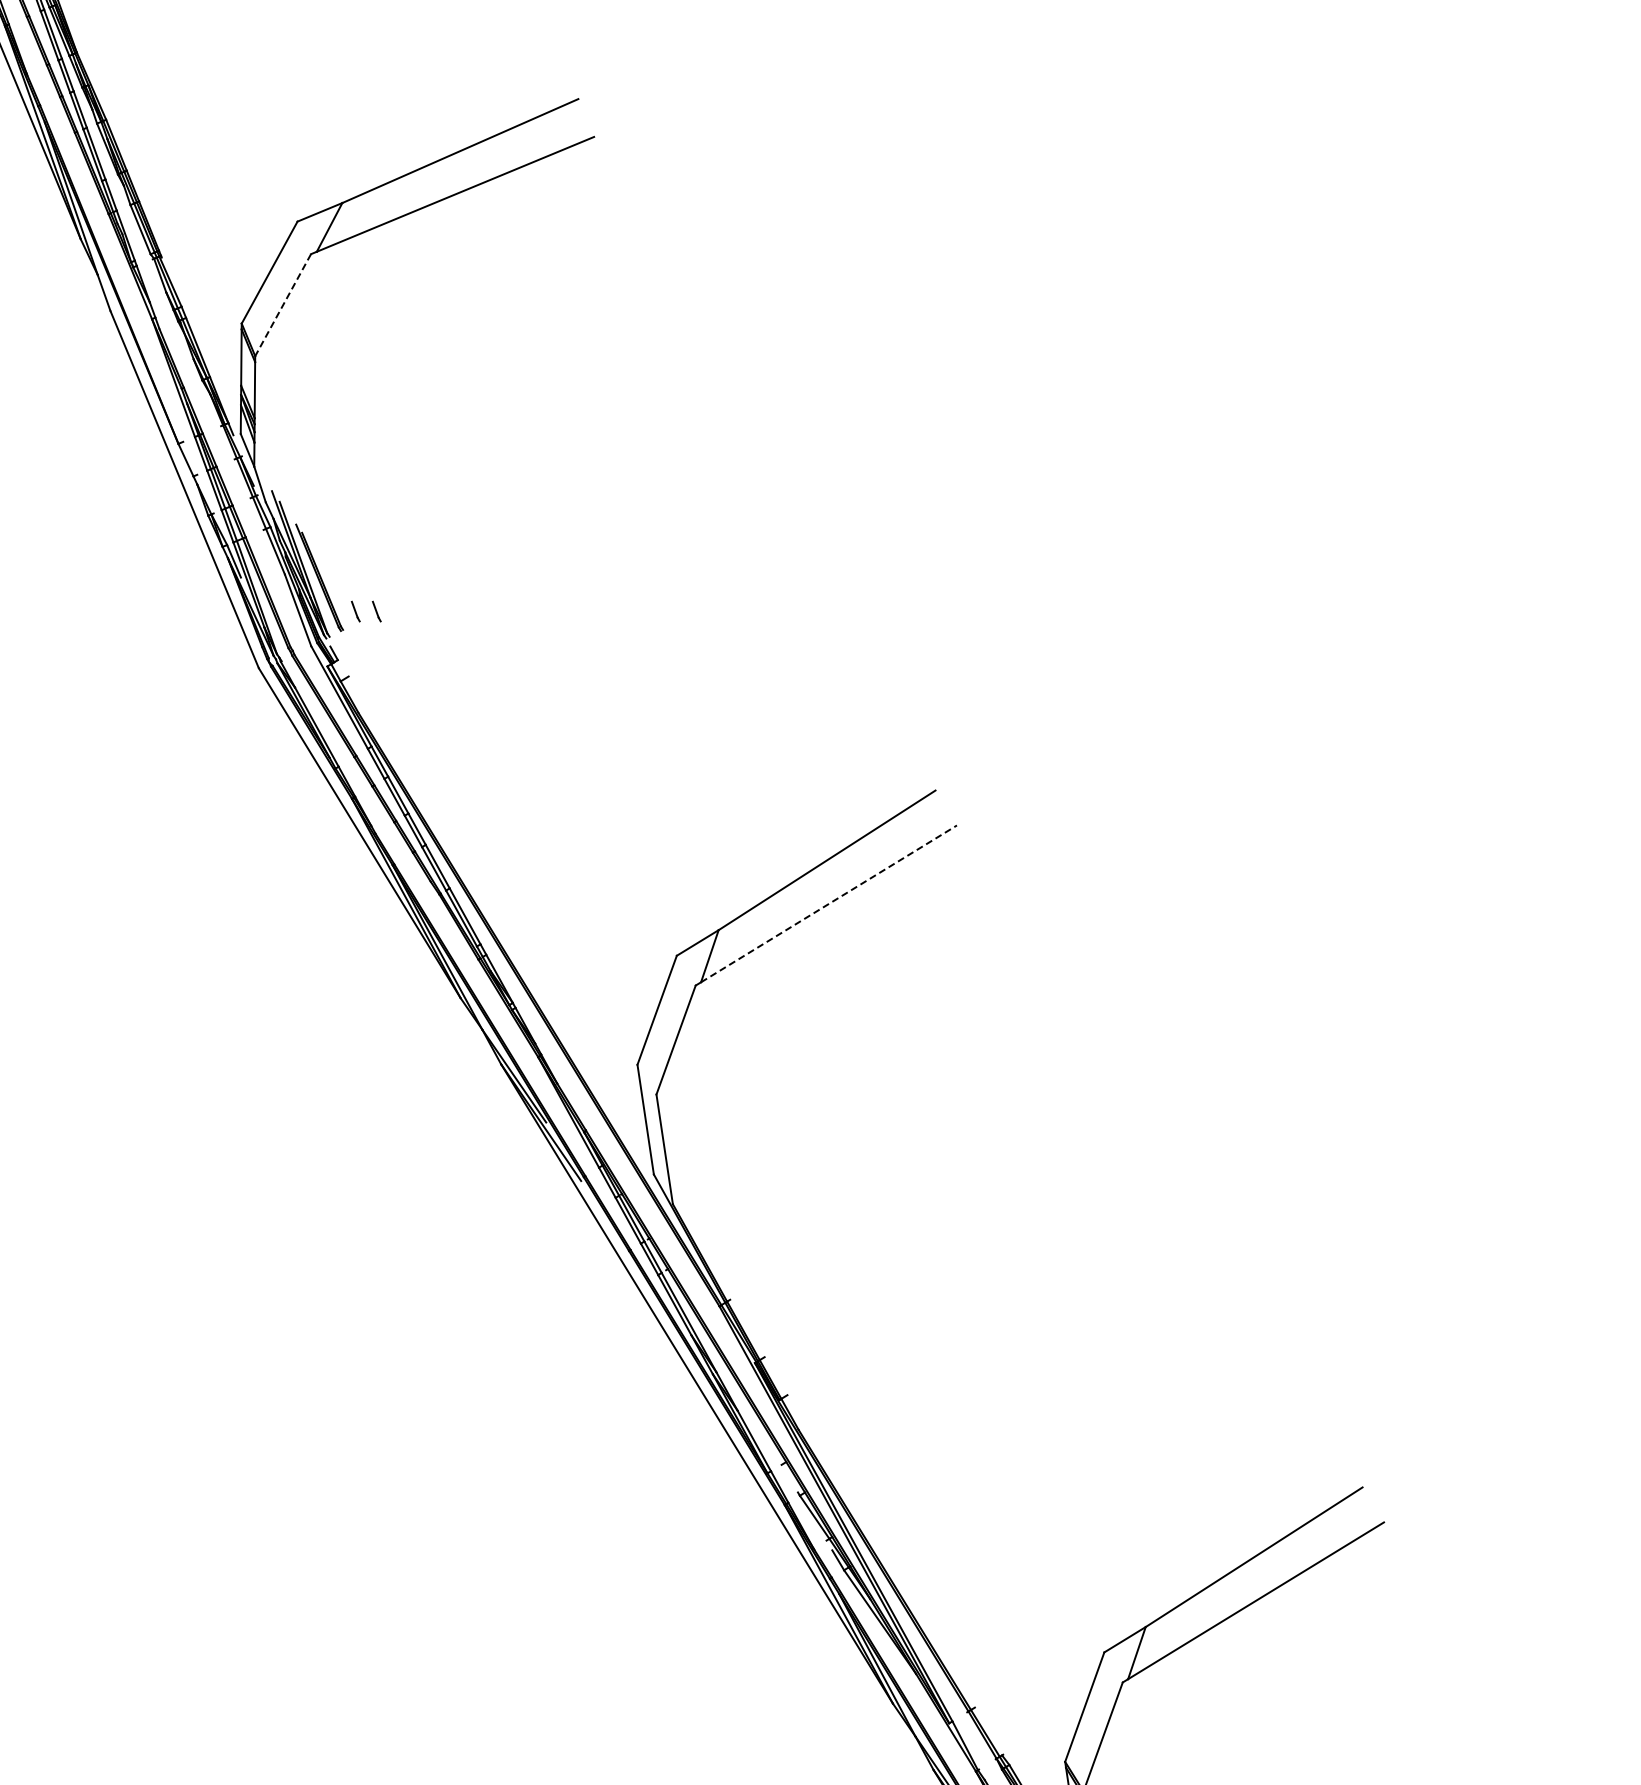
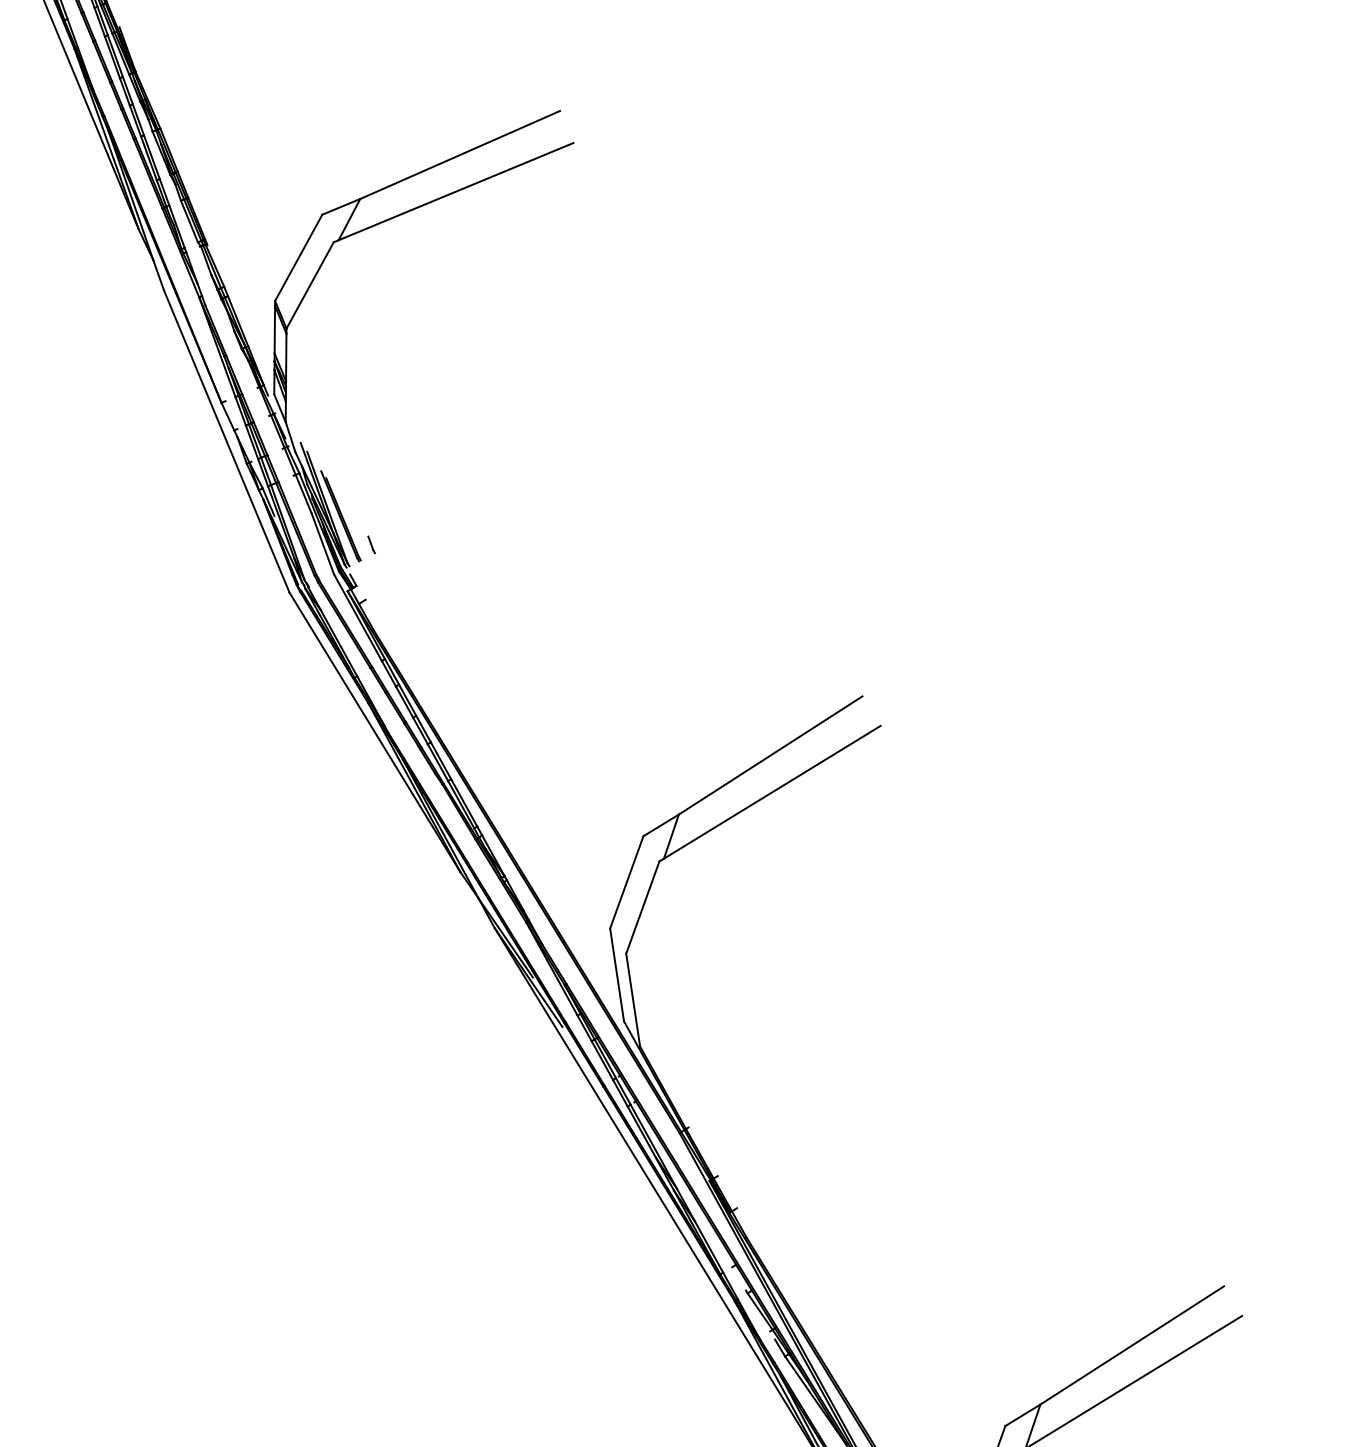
line: (282, 305) -> (309, 285), dashed -> solid
line: (376, 611) -> (389, 544), removed
line: (829, 903) -> (772, 791), dashed -> solid

